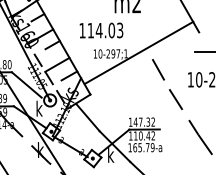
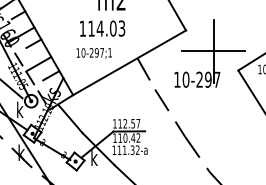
text: (101, 30) -> (102, 28), moved
line: (138, 52) -> (129, 62), moved
text: (144, 121) -> (129, 123), 147.32 -> 112.57
text: (143, 147) -> (128, 150), 165.79-a -> 111.32-a

